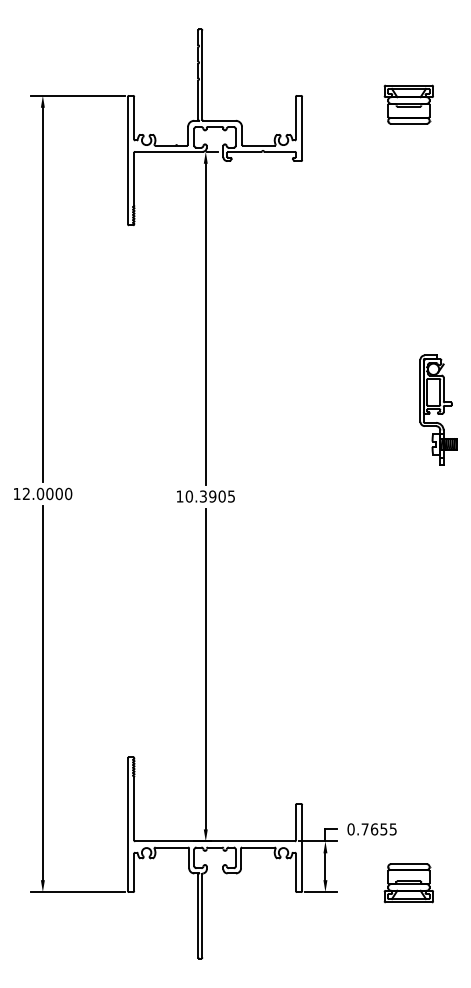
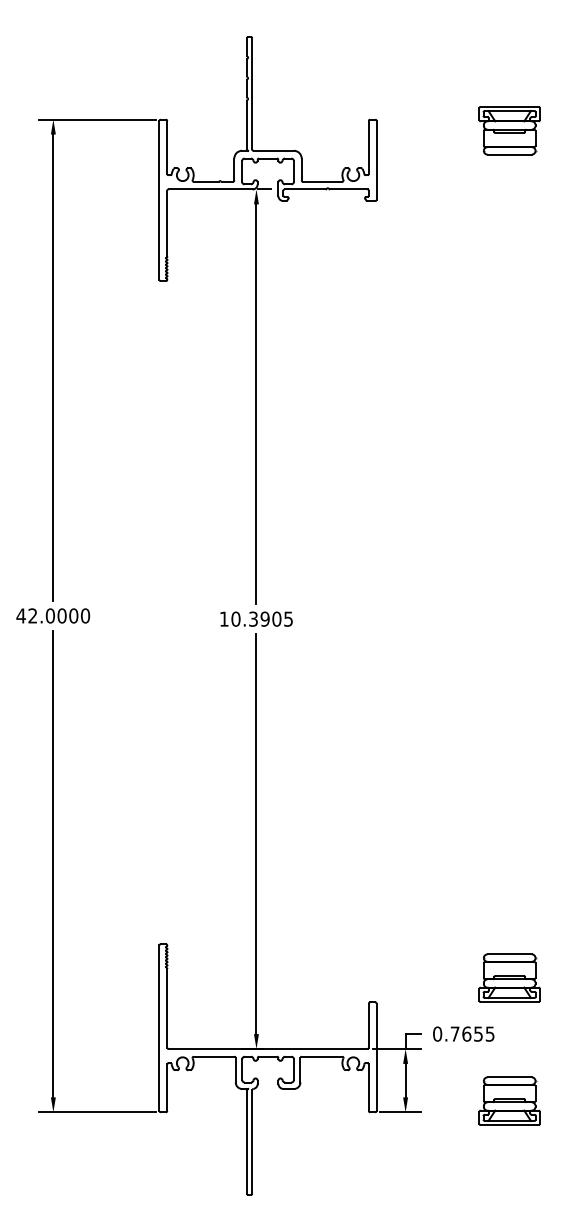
part: (438, 409) -> (546, 510), removed
text: (16, 493) -> (20, 615), 12.0000 -> 42.0000
part: (408, 783) -> (509, 977), added

